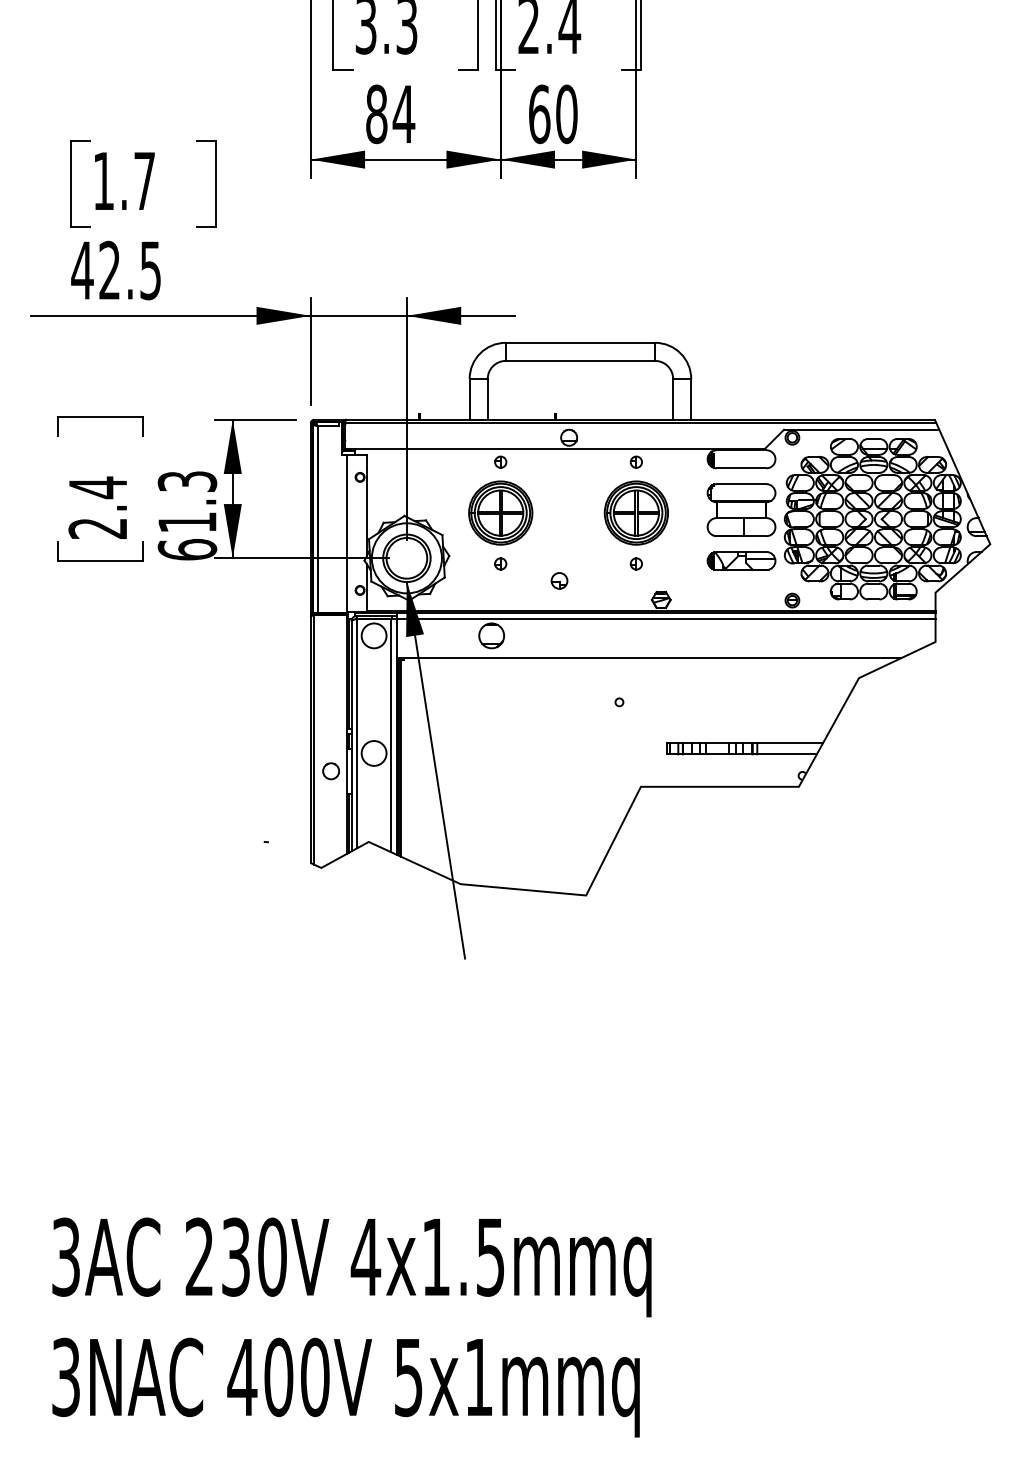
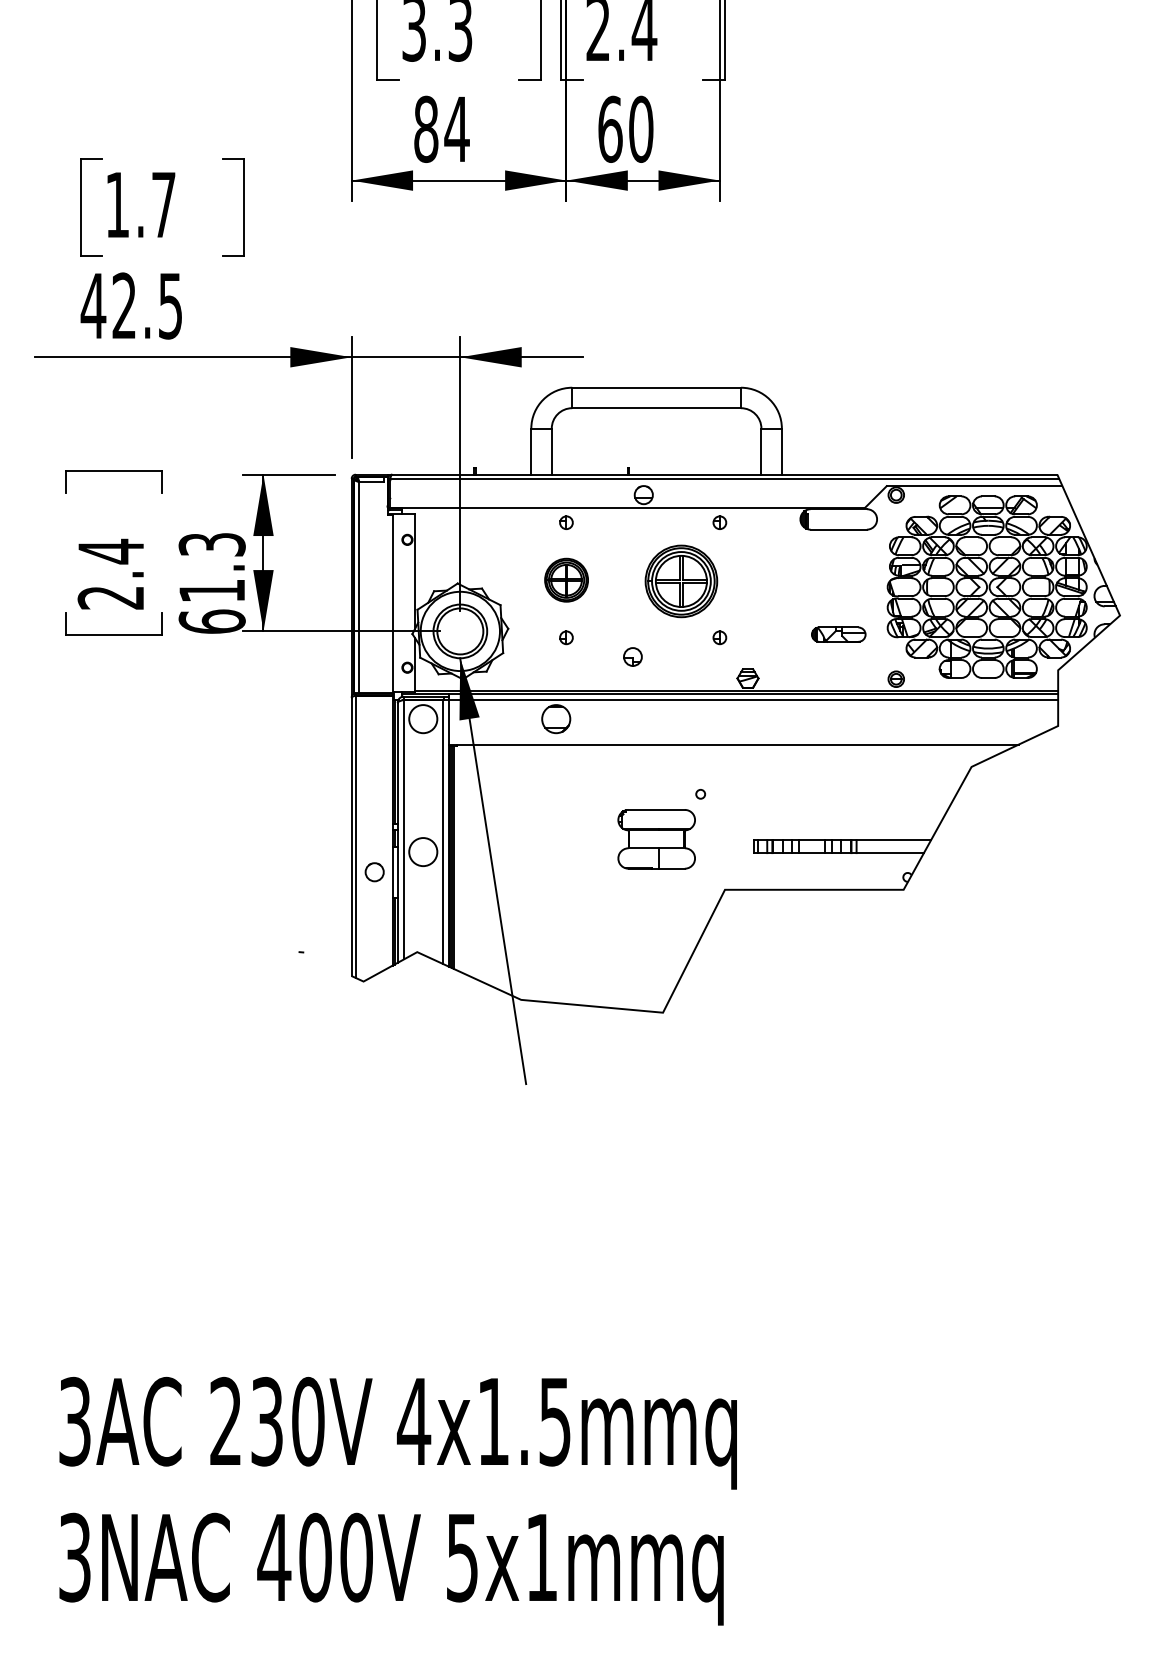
part: (741, 509) -> (656, 838), moved
part: (500, 512) -> (566, 579), size x0.6
part: (635, 512) -> (680, 580), moved
part: (741, 561) -> (838, 635), size x0.7

